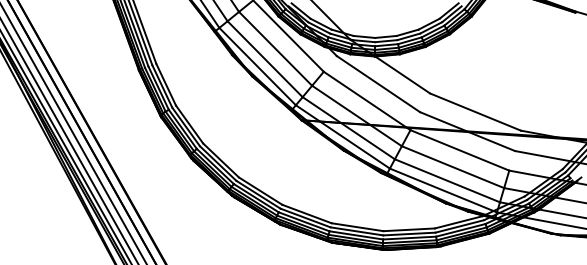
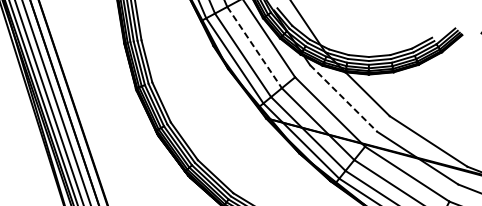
line: (275, 48) -> (254, 47), solid -> dashed
line: (378, 84) -> (343, 98), solid -> dashed

